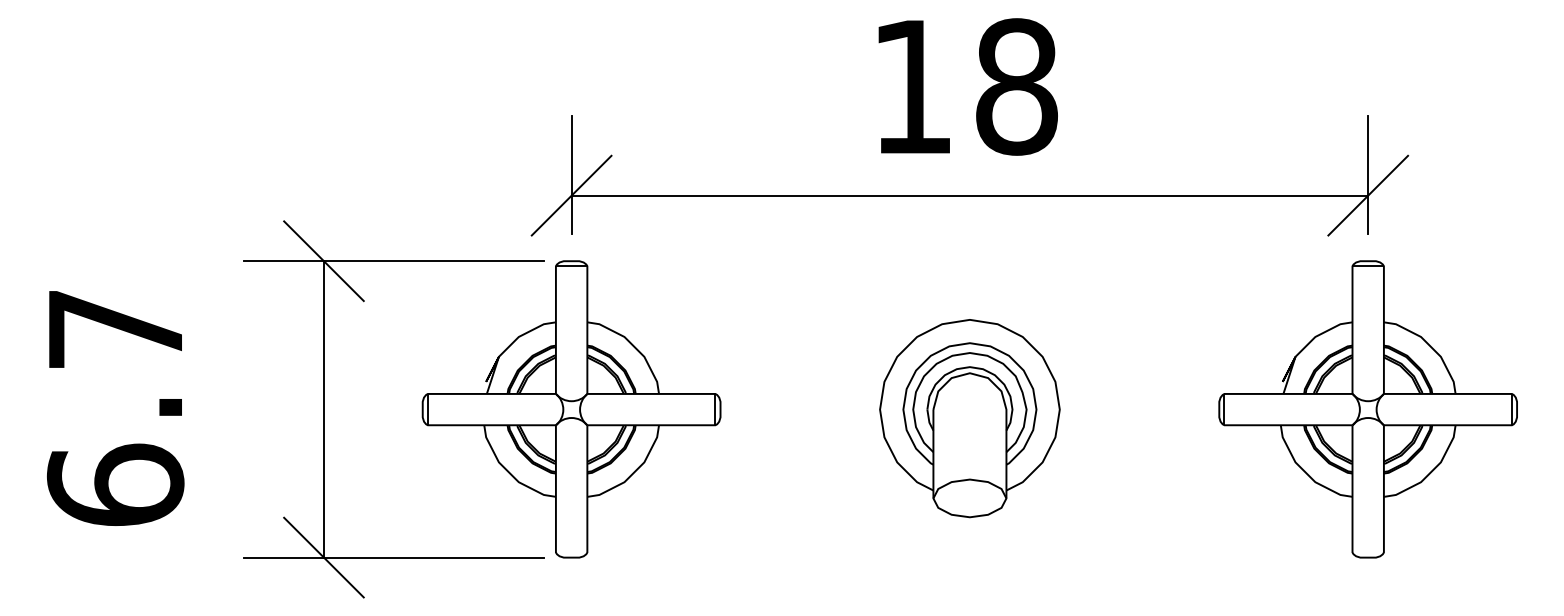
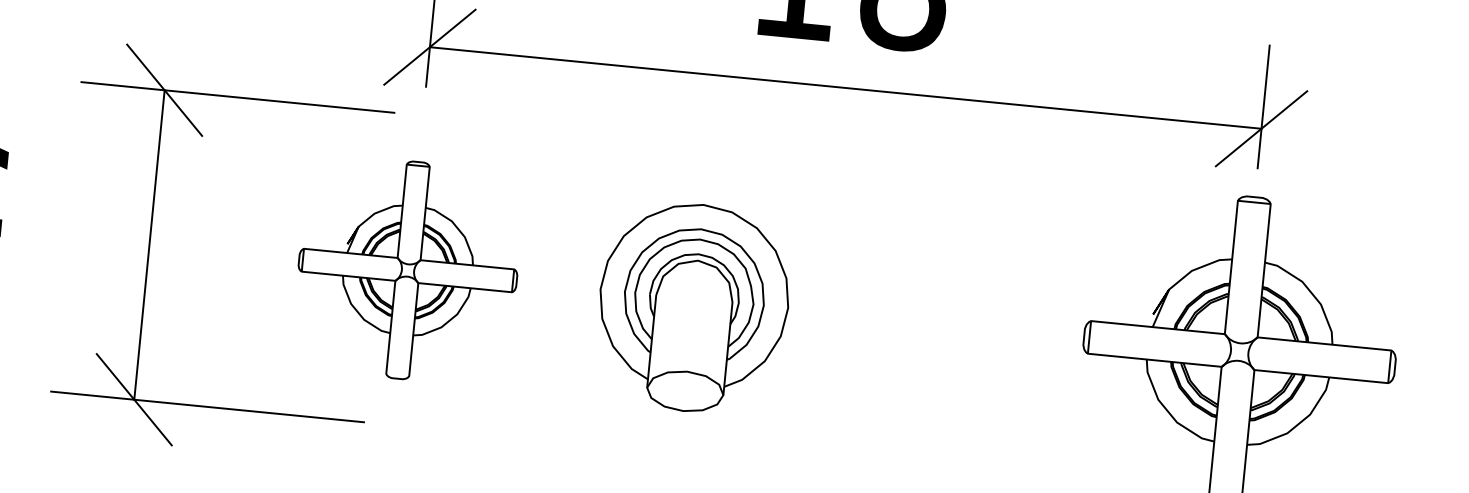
part: (571, 409) -> (407, 270), size x0.7
part: (969, 418) -> (693, 307), moved

